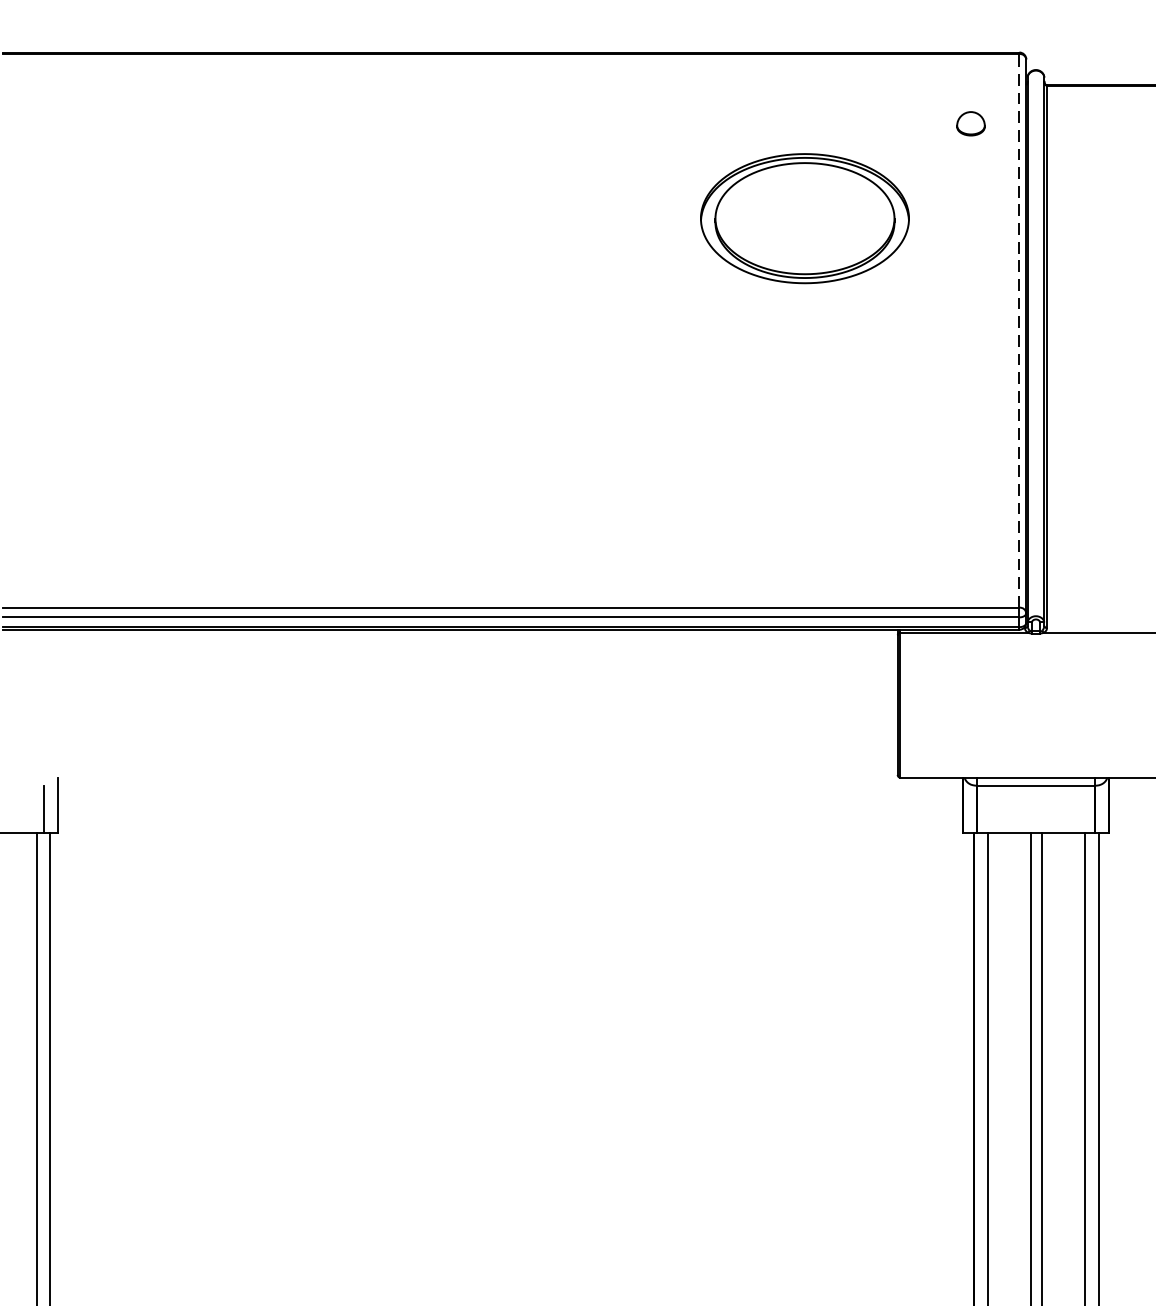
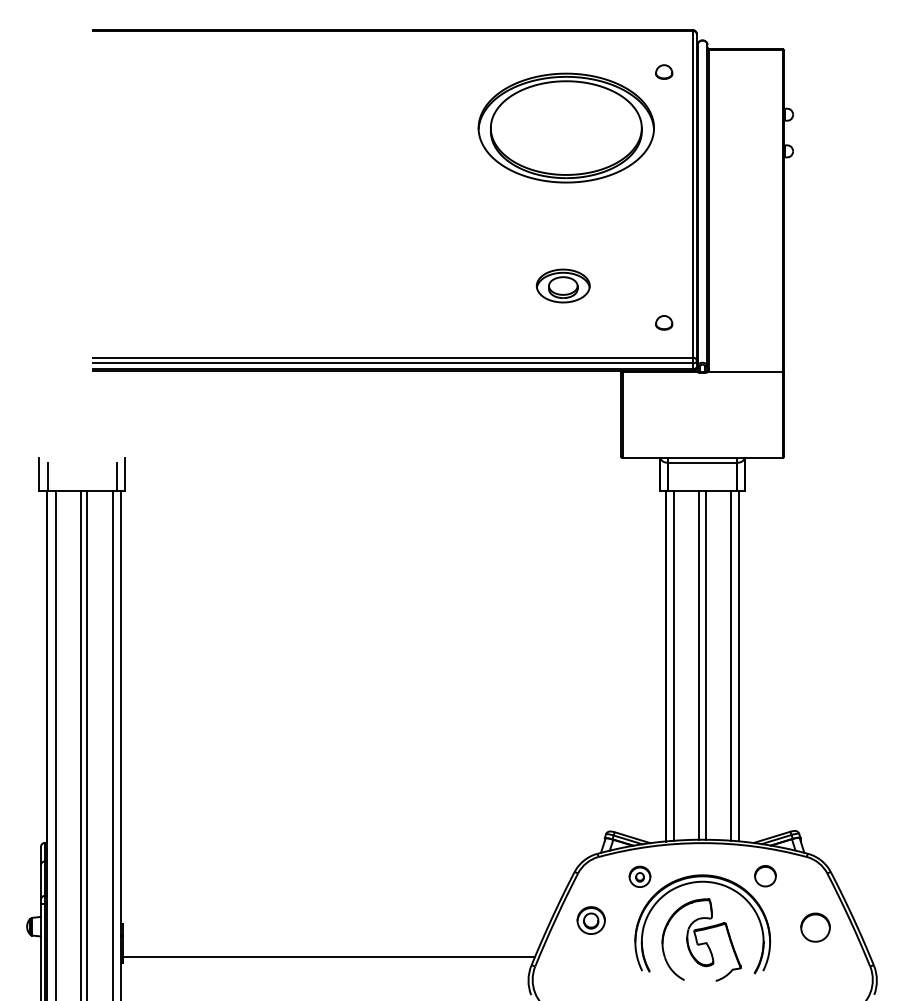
part: (803, 217) -> (565, 127), size x1.43
line: (1018, 329) -> (692, 193), dashed -> solid
part: (798, 485) -> (562, 285), added
part: (971, 548) -> (664, 322), added

